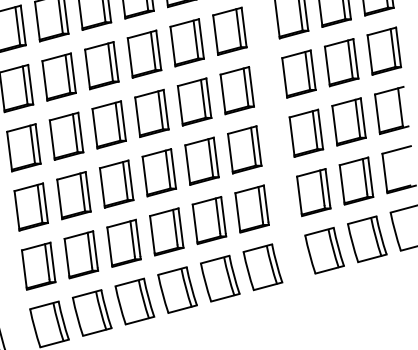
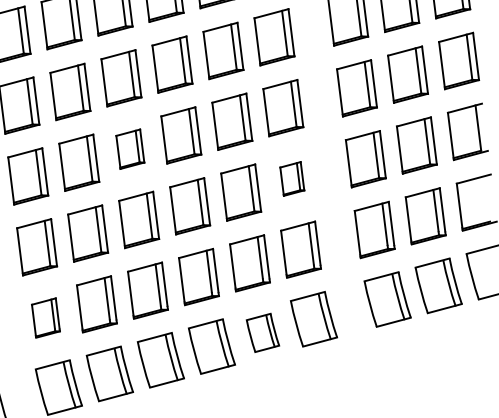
part: (109, 125) -> (130, 149), size x0.7
part: (244, 149) -> (292, 178), size x0.6
part: (38, 265) -> (45, 317), size x0.7
part: (219, 278) -> (262, 332), size x0.7

